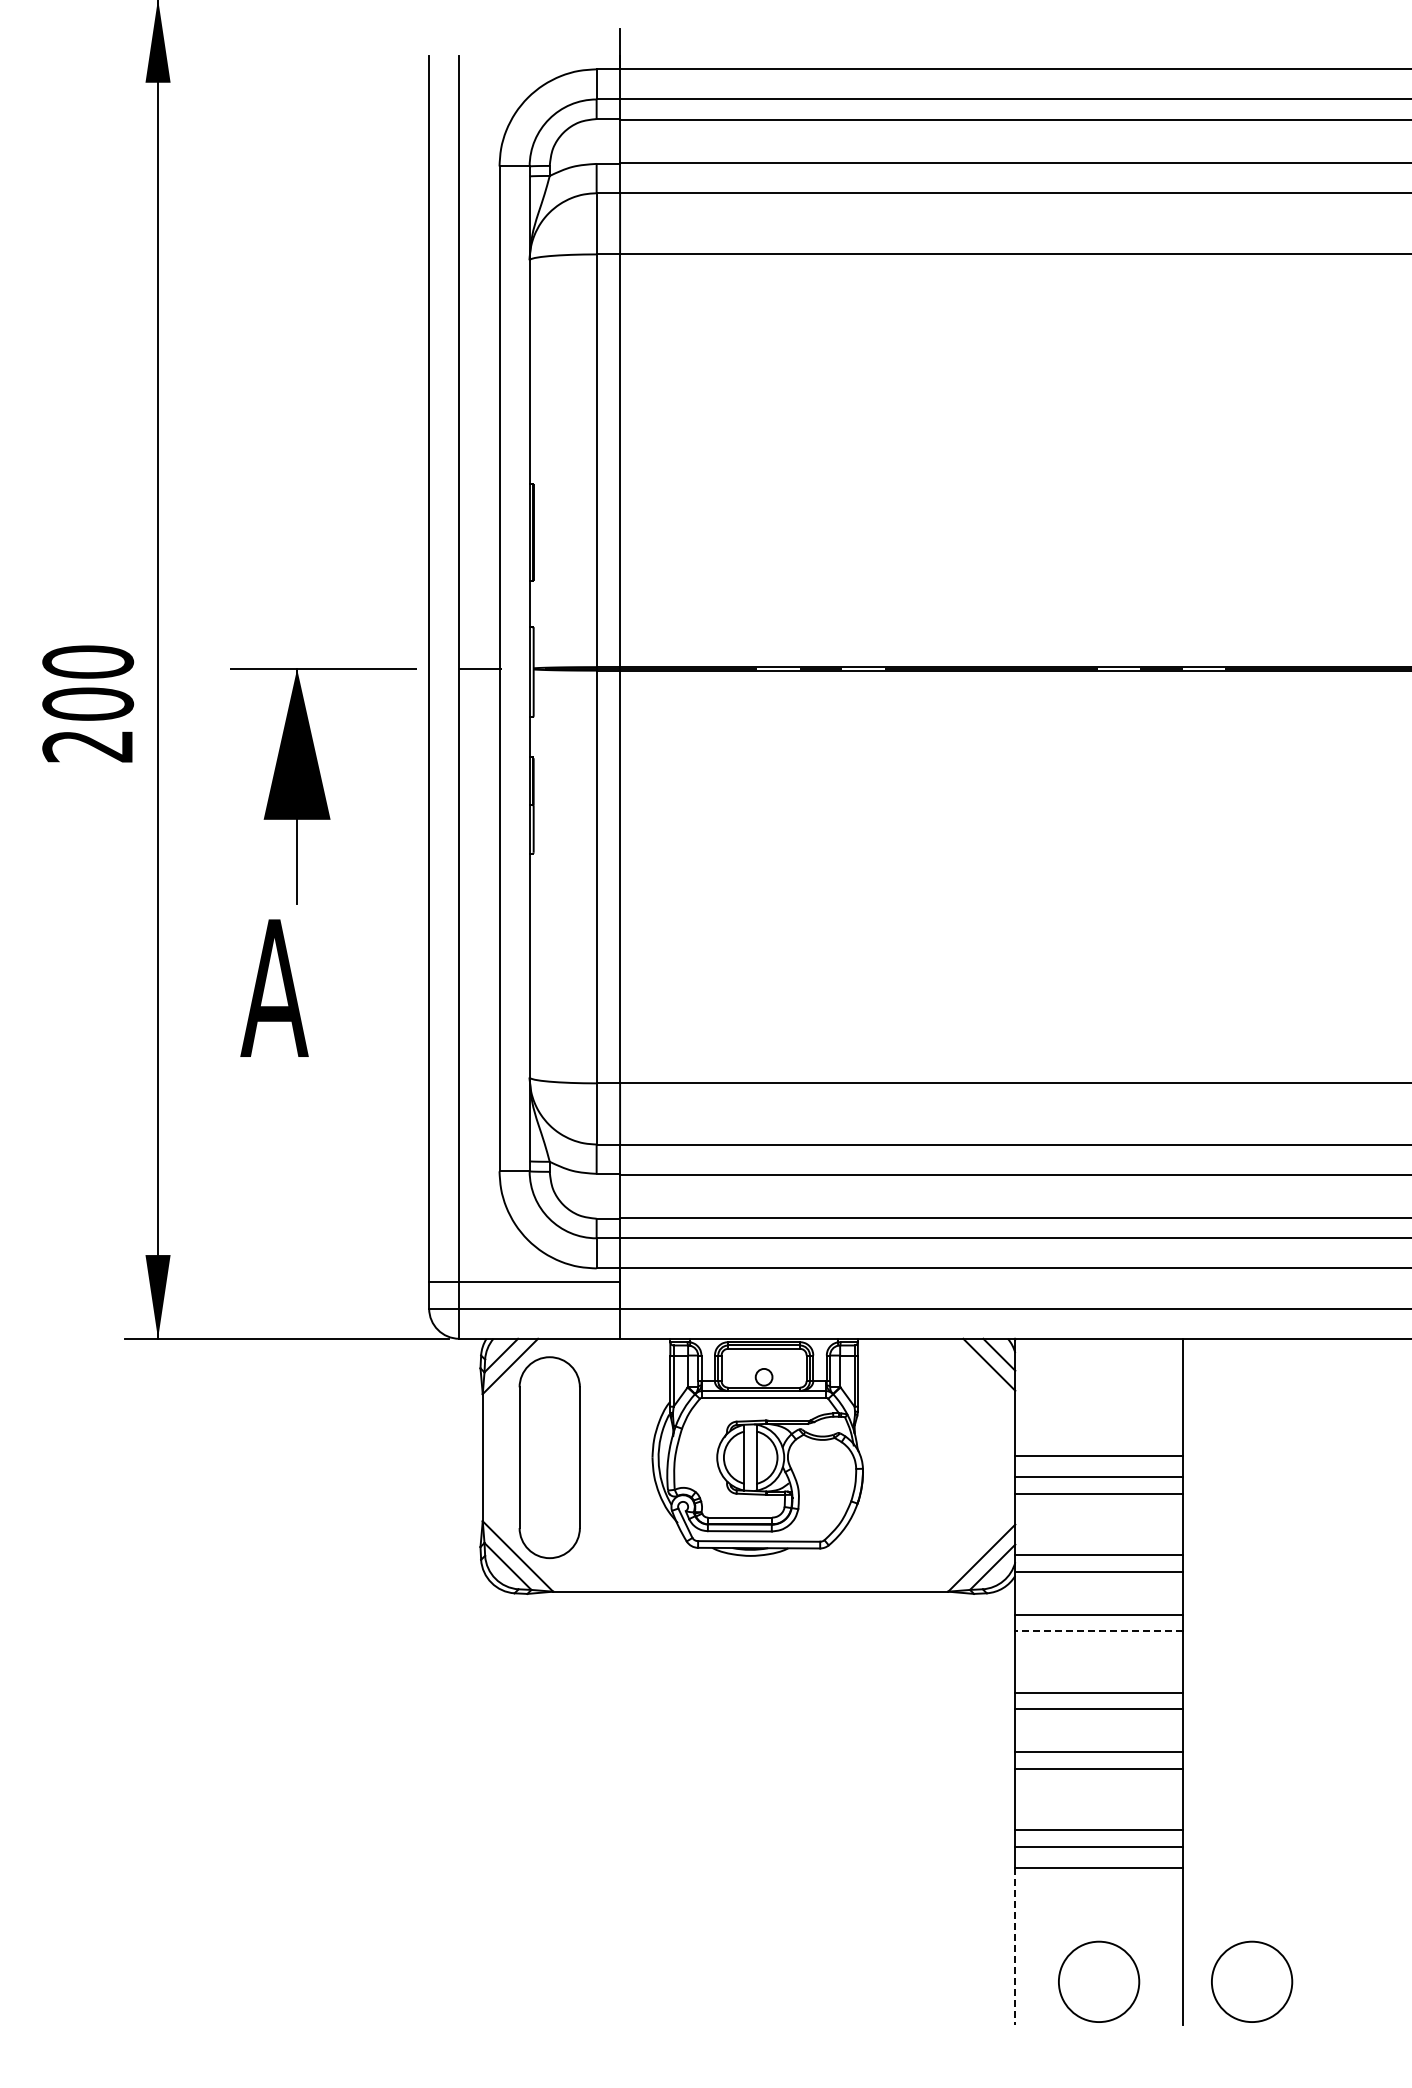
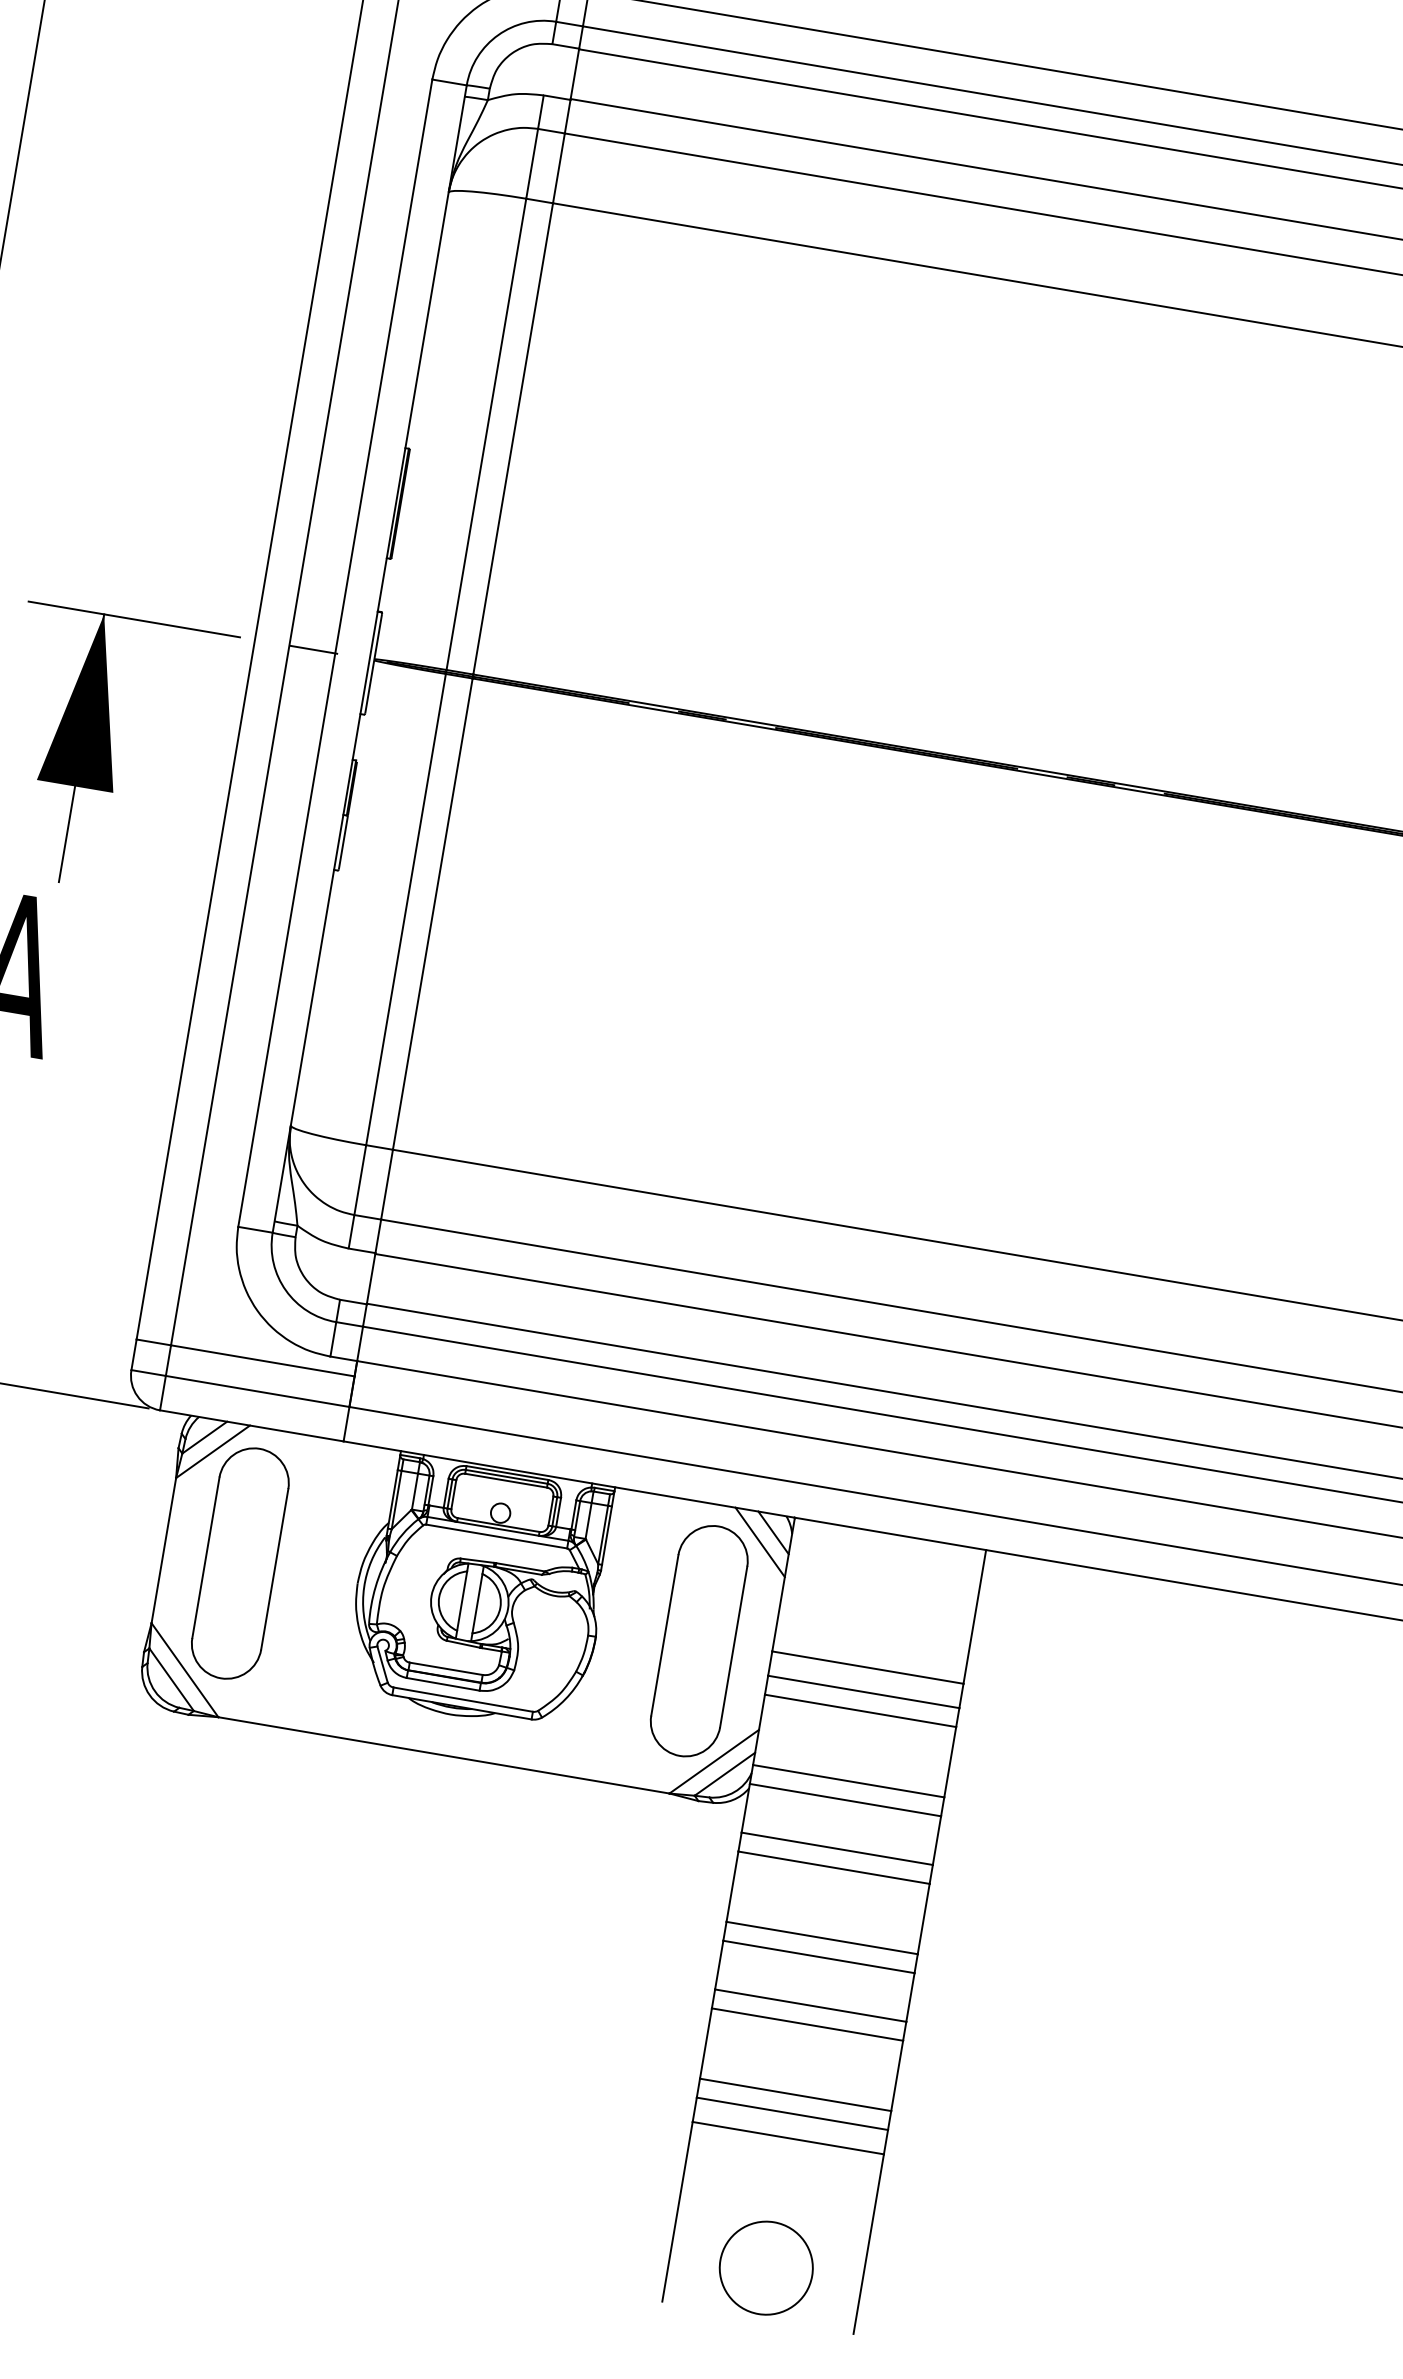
part: (951, 1457) -> (699, 1640), added
line: (1099, 1631) -> (834, 1868), dashed -> solid
line: (1015, 1946) -> (677, 2211), dashed -> solid
circle: (1252, 1981) -> (941, 2297), removed

